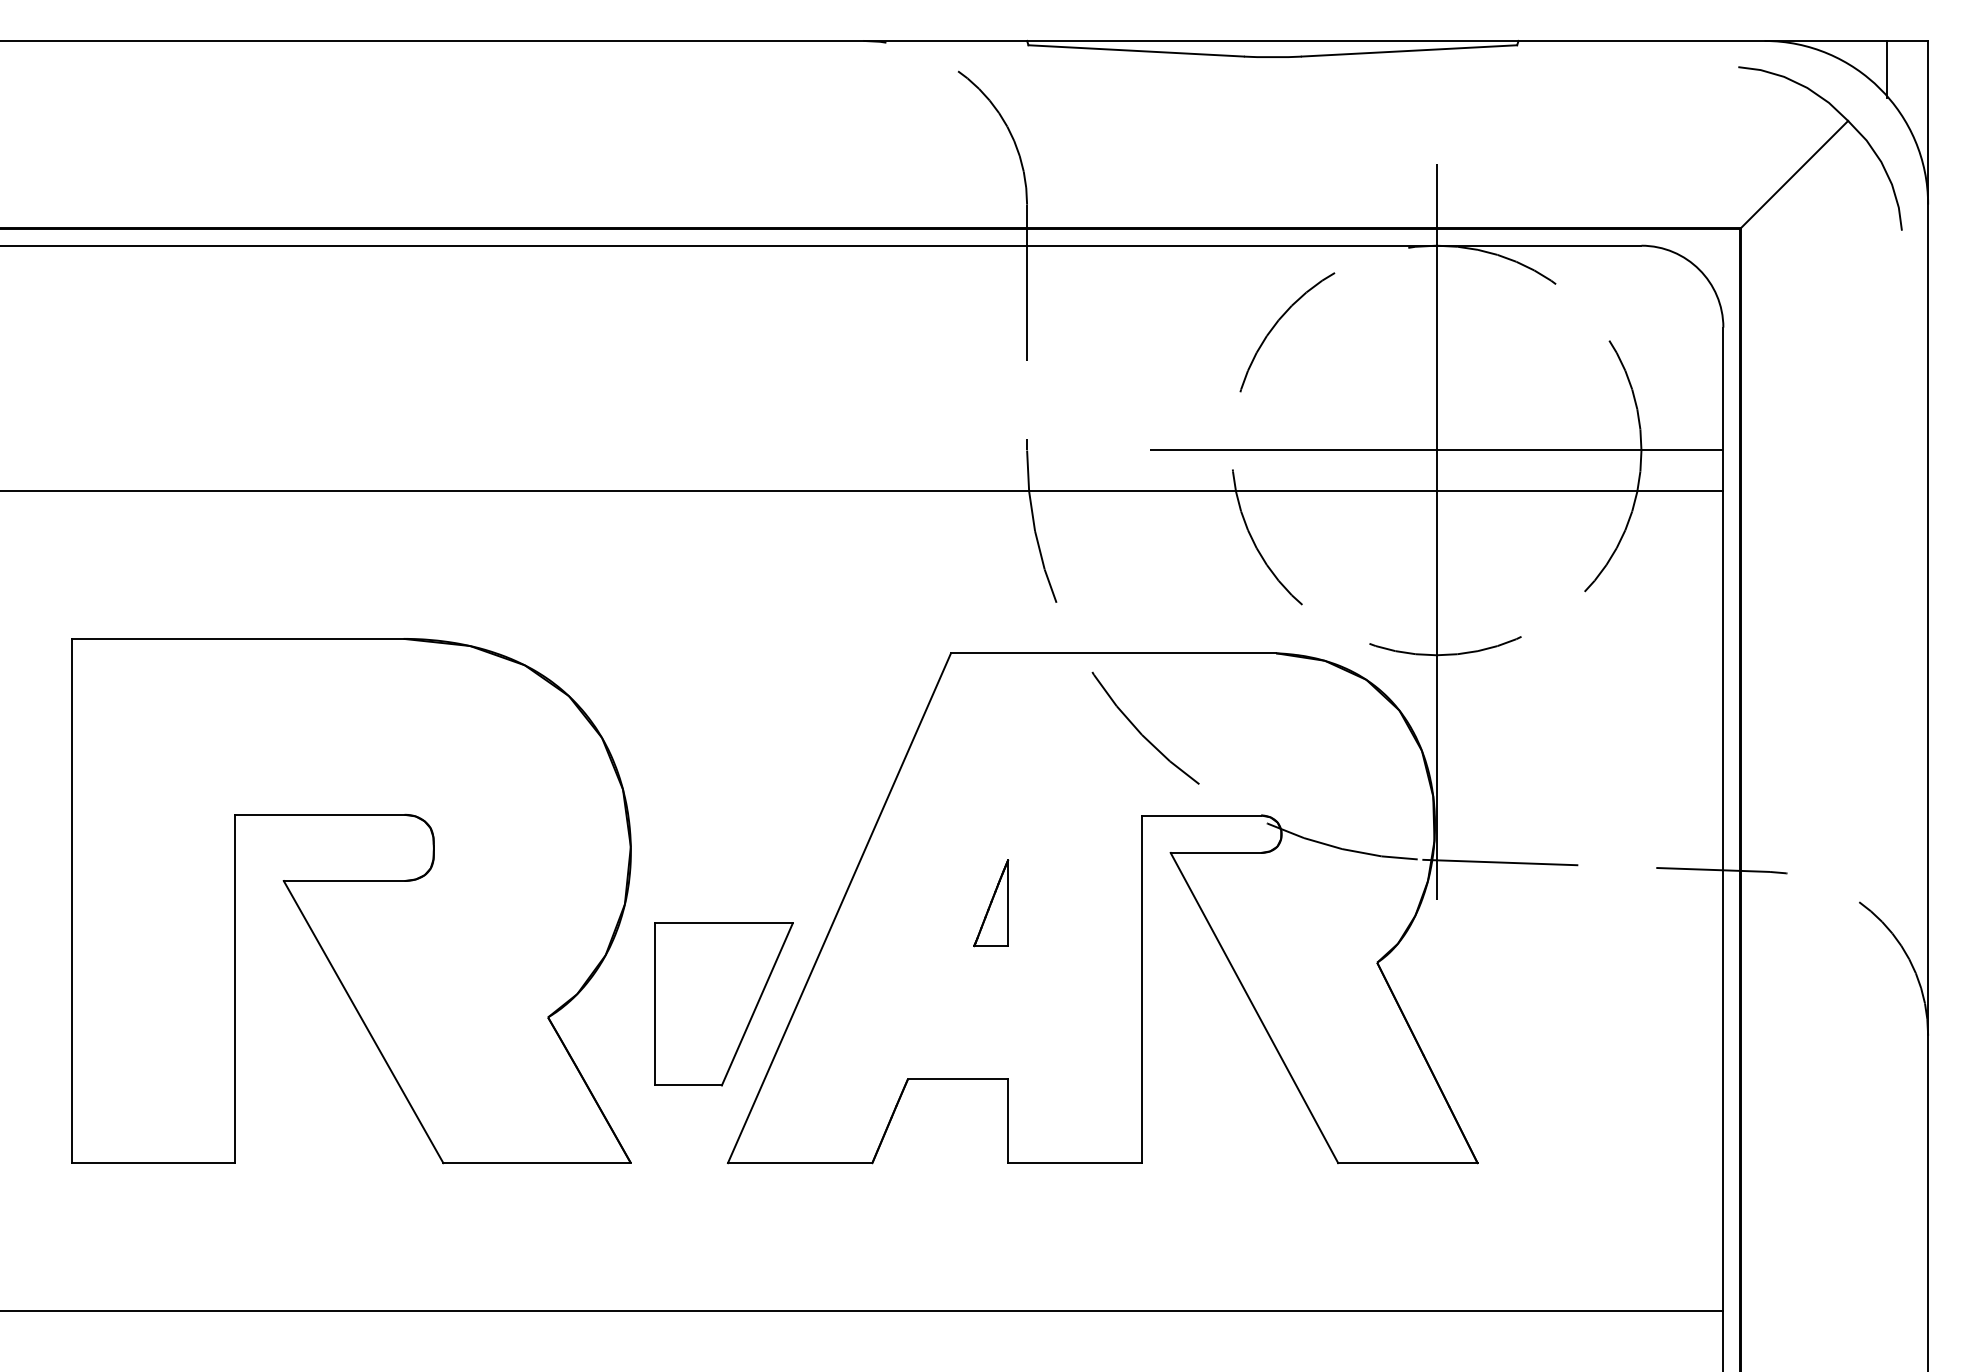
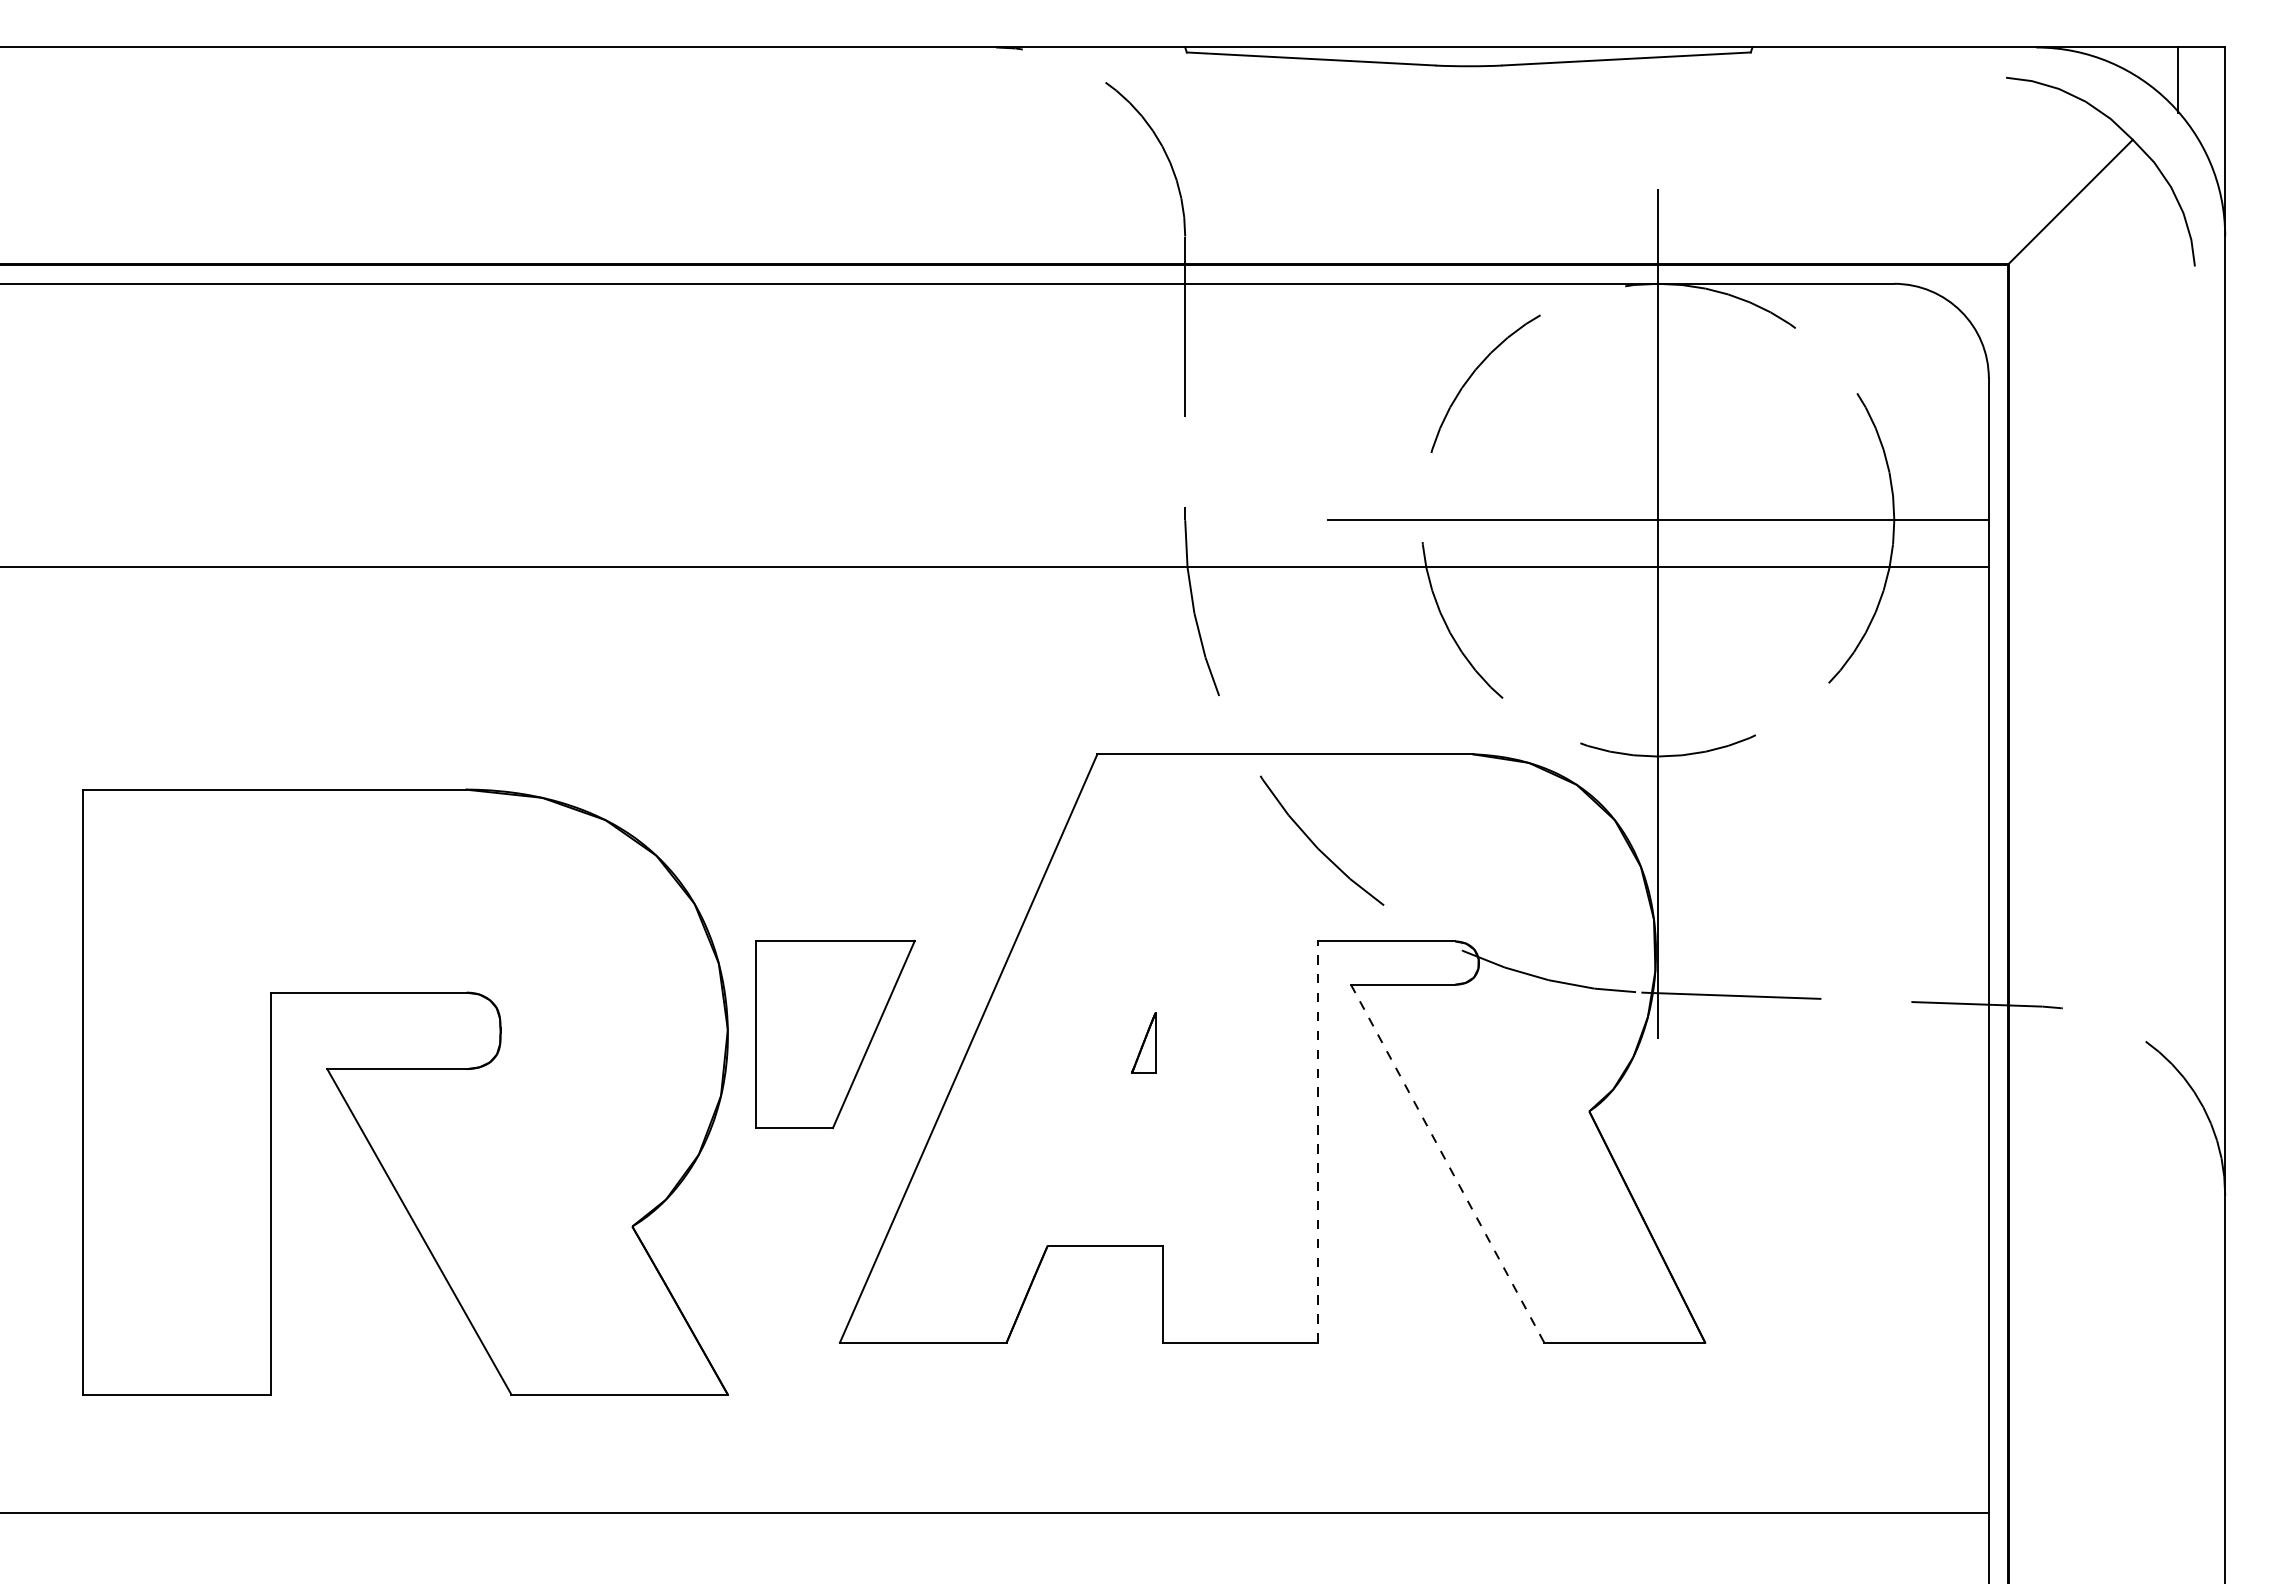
part: (351, 900) -> (405, 1091), moved
part: (990, 903) -> (1143, 1042), size x0.6
line: (1142, 989) -> (1318, 1142), solid -> dashed
part: (724, 1004) -> (835, 1034), moved
line: (1254, 1008) -> (1447, 1164), solid -> dashed

